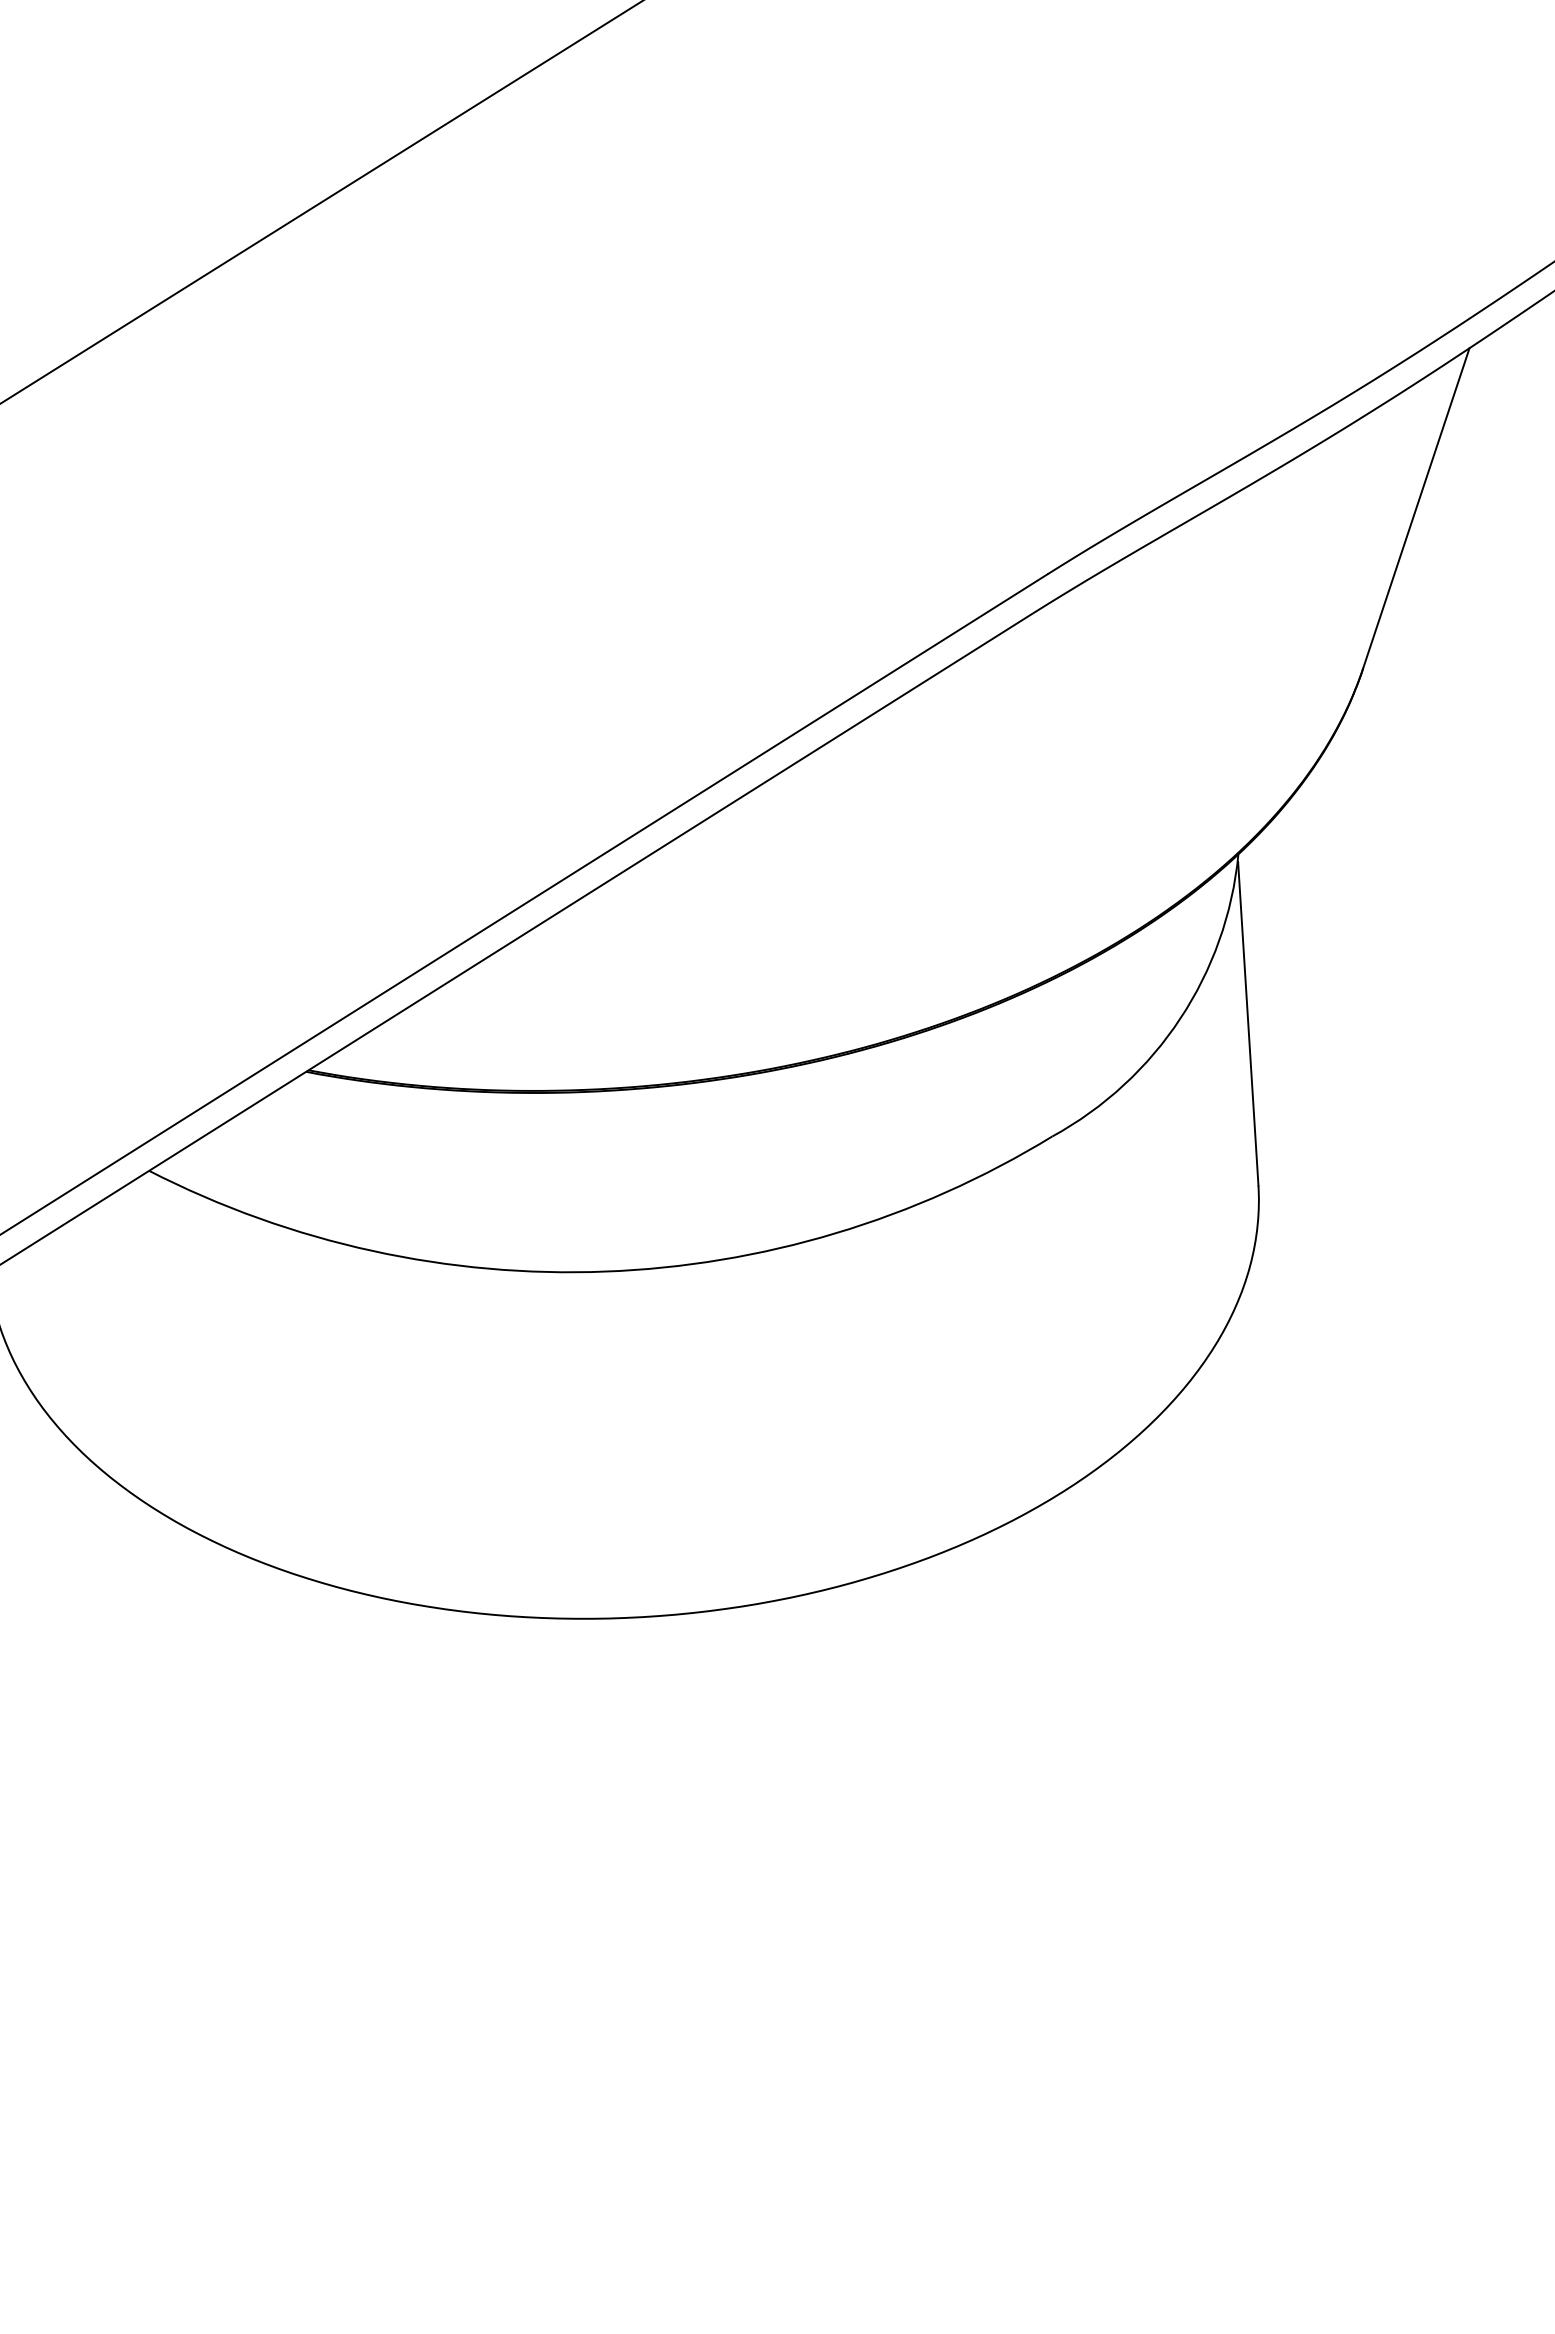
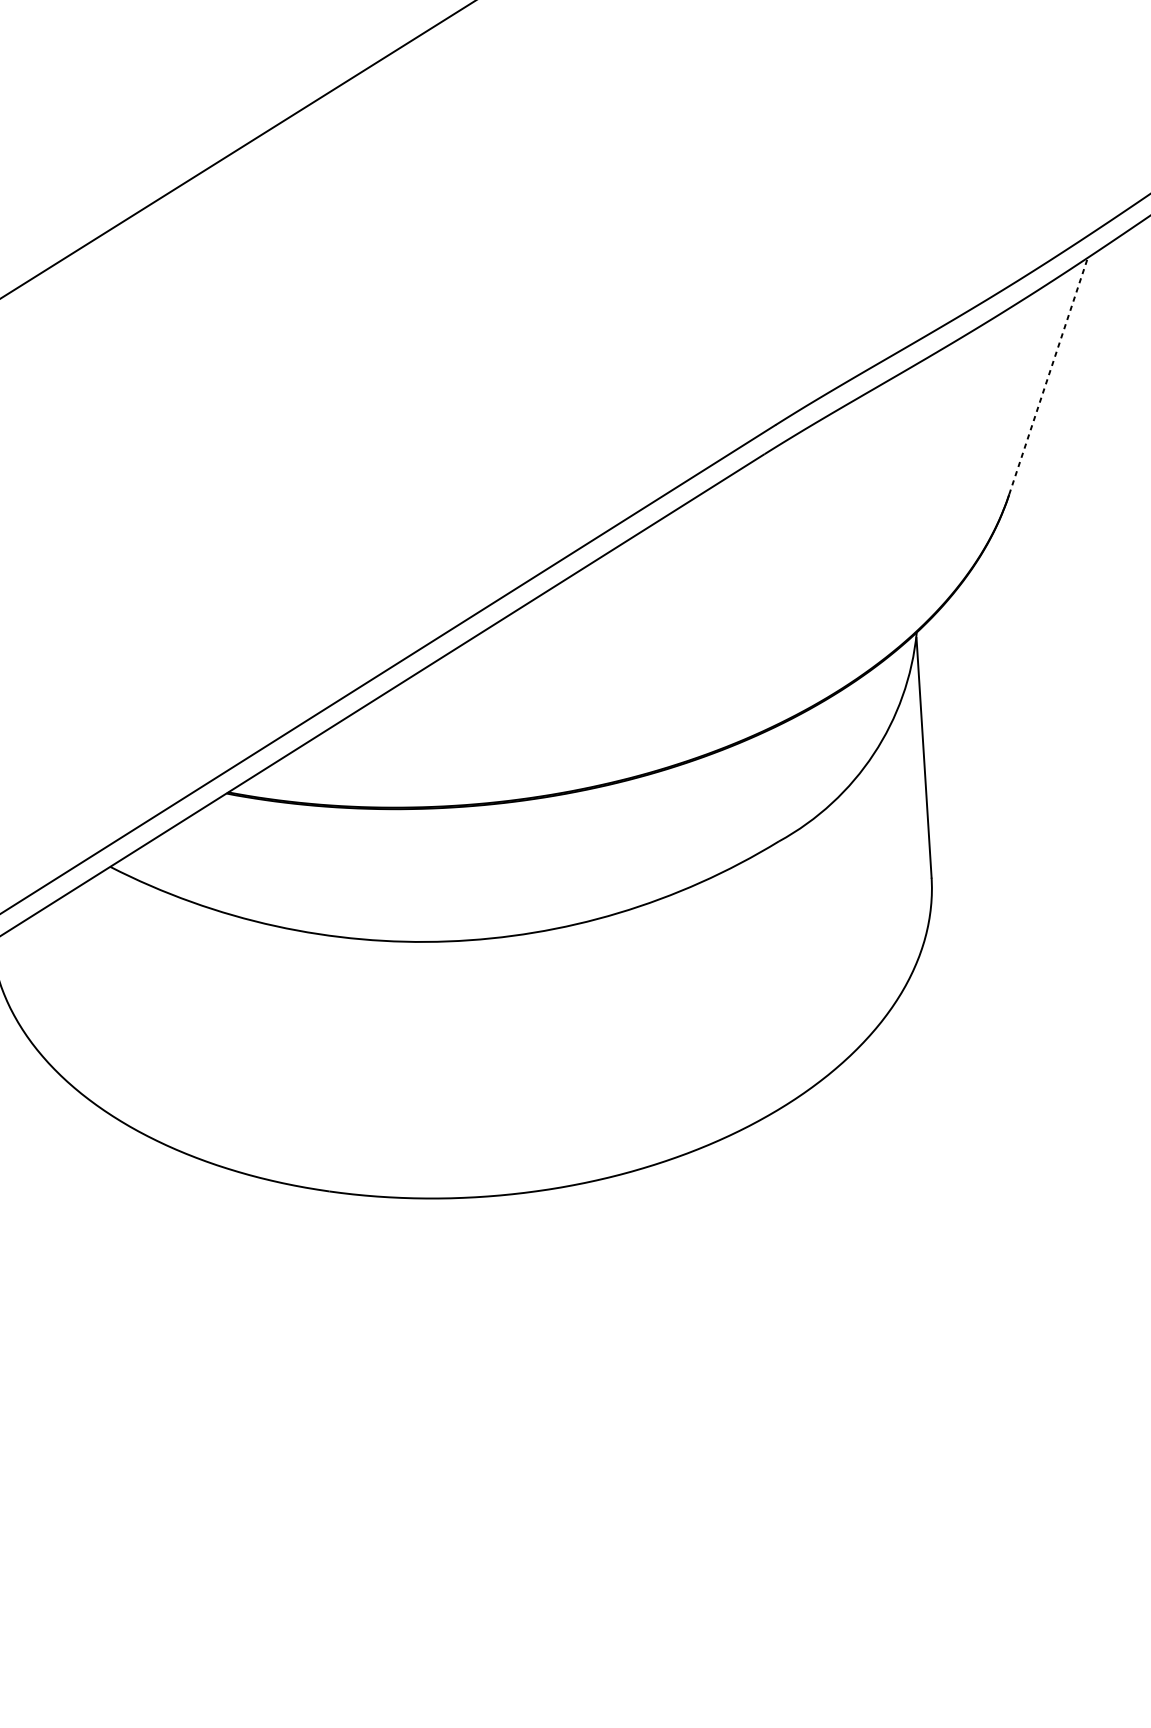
line: (1416, 507) -> (1048, 375), solid -> dashed

